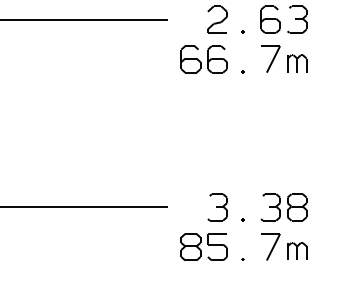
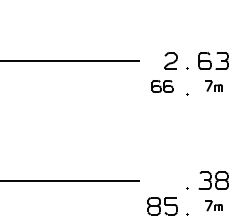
part: (203, 59) -> (162, 86), size x0.7
part: (283, 59) -> (213, 86), size x0.6
part: (216, 206) -> (170, 180), removed
part: (283, 246) -> (213, 205), size x0.6

